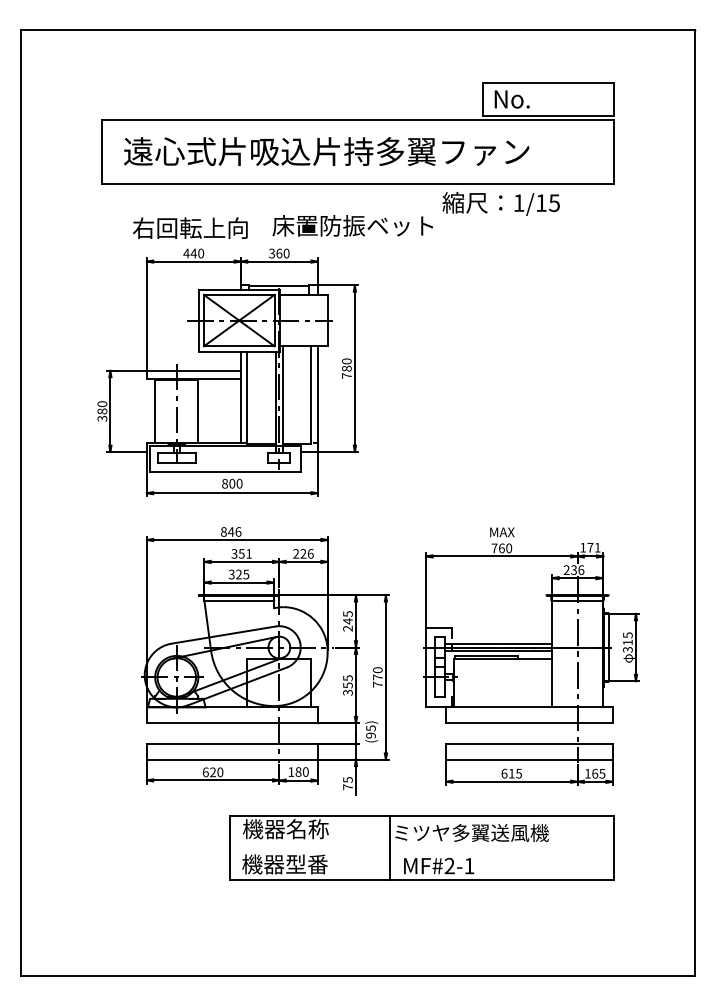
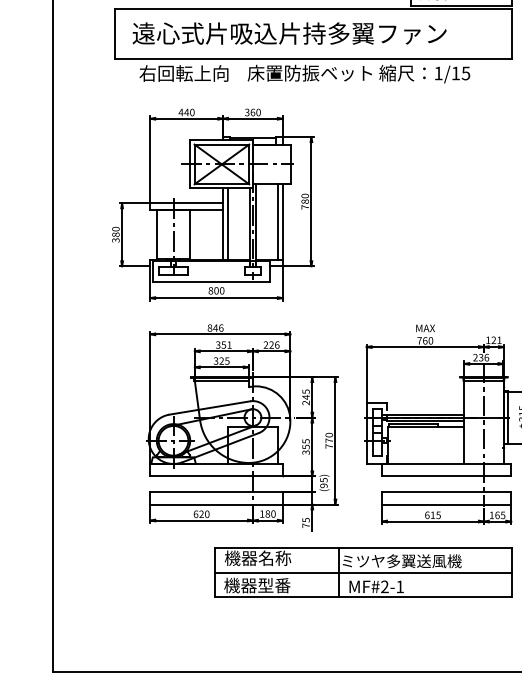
text: (352, 225) -> (309, 72), moved
text: (190, 227) -> (184, 72), moved
text: (590, 547) -> (493, 340), 171 -> 121
line: (421, 847) -> (363, 572), added

